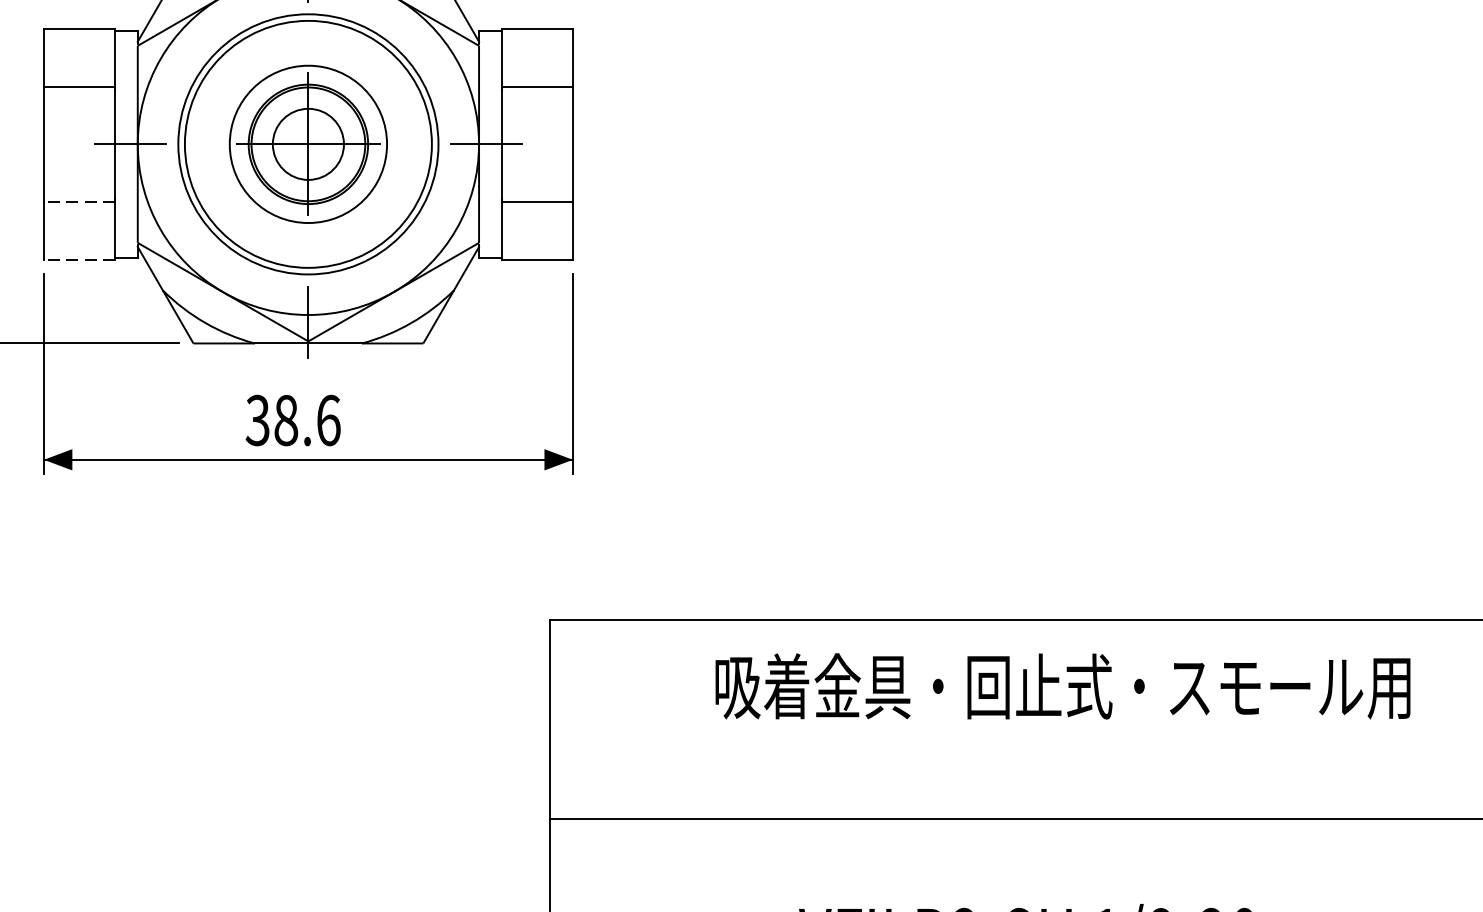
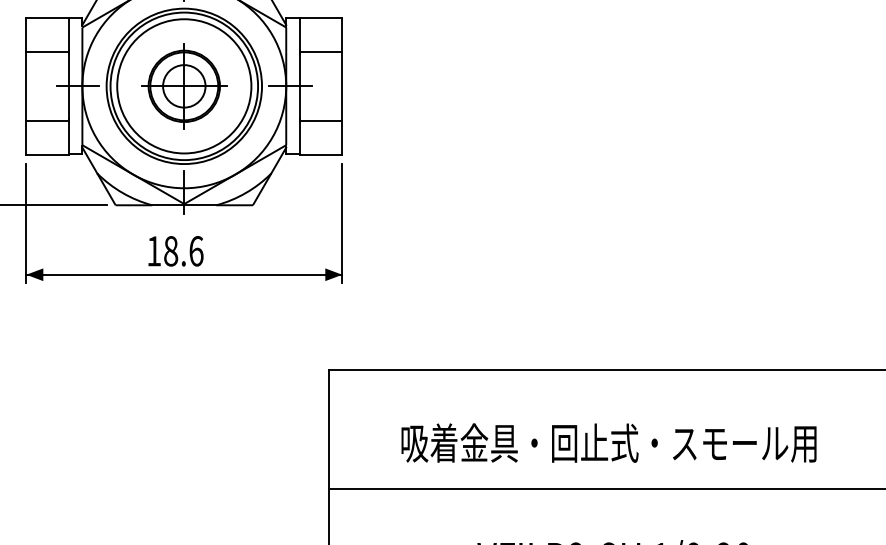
circle: (308, 144) -> (184, 86), size x1.43
line: (79, 201) -> (47, 120), dashed -> solid
line: (79, 260) -> (47, 155), dashed -> solid
text: (256, 420) -> (153, 251), 38.6 -> 18.6
text: (1062, 685) -> (608, 442), moved

